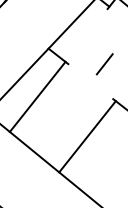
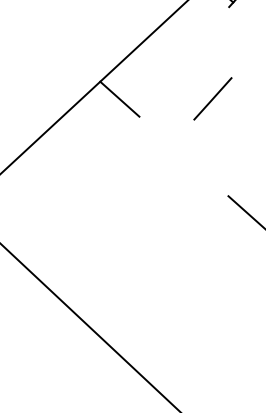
line: (104, 64) -> (212, 99), moved
line: (37, 96) -> (70, 180), removed
line: (87, 136) -> (169, 270), removed

